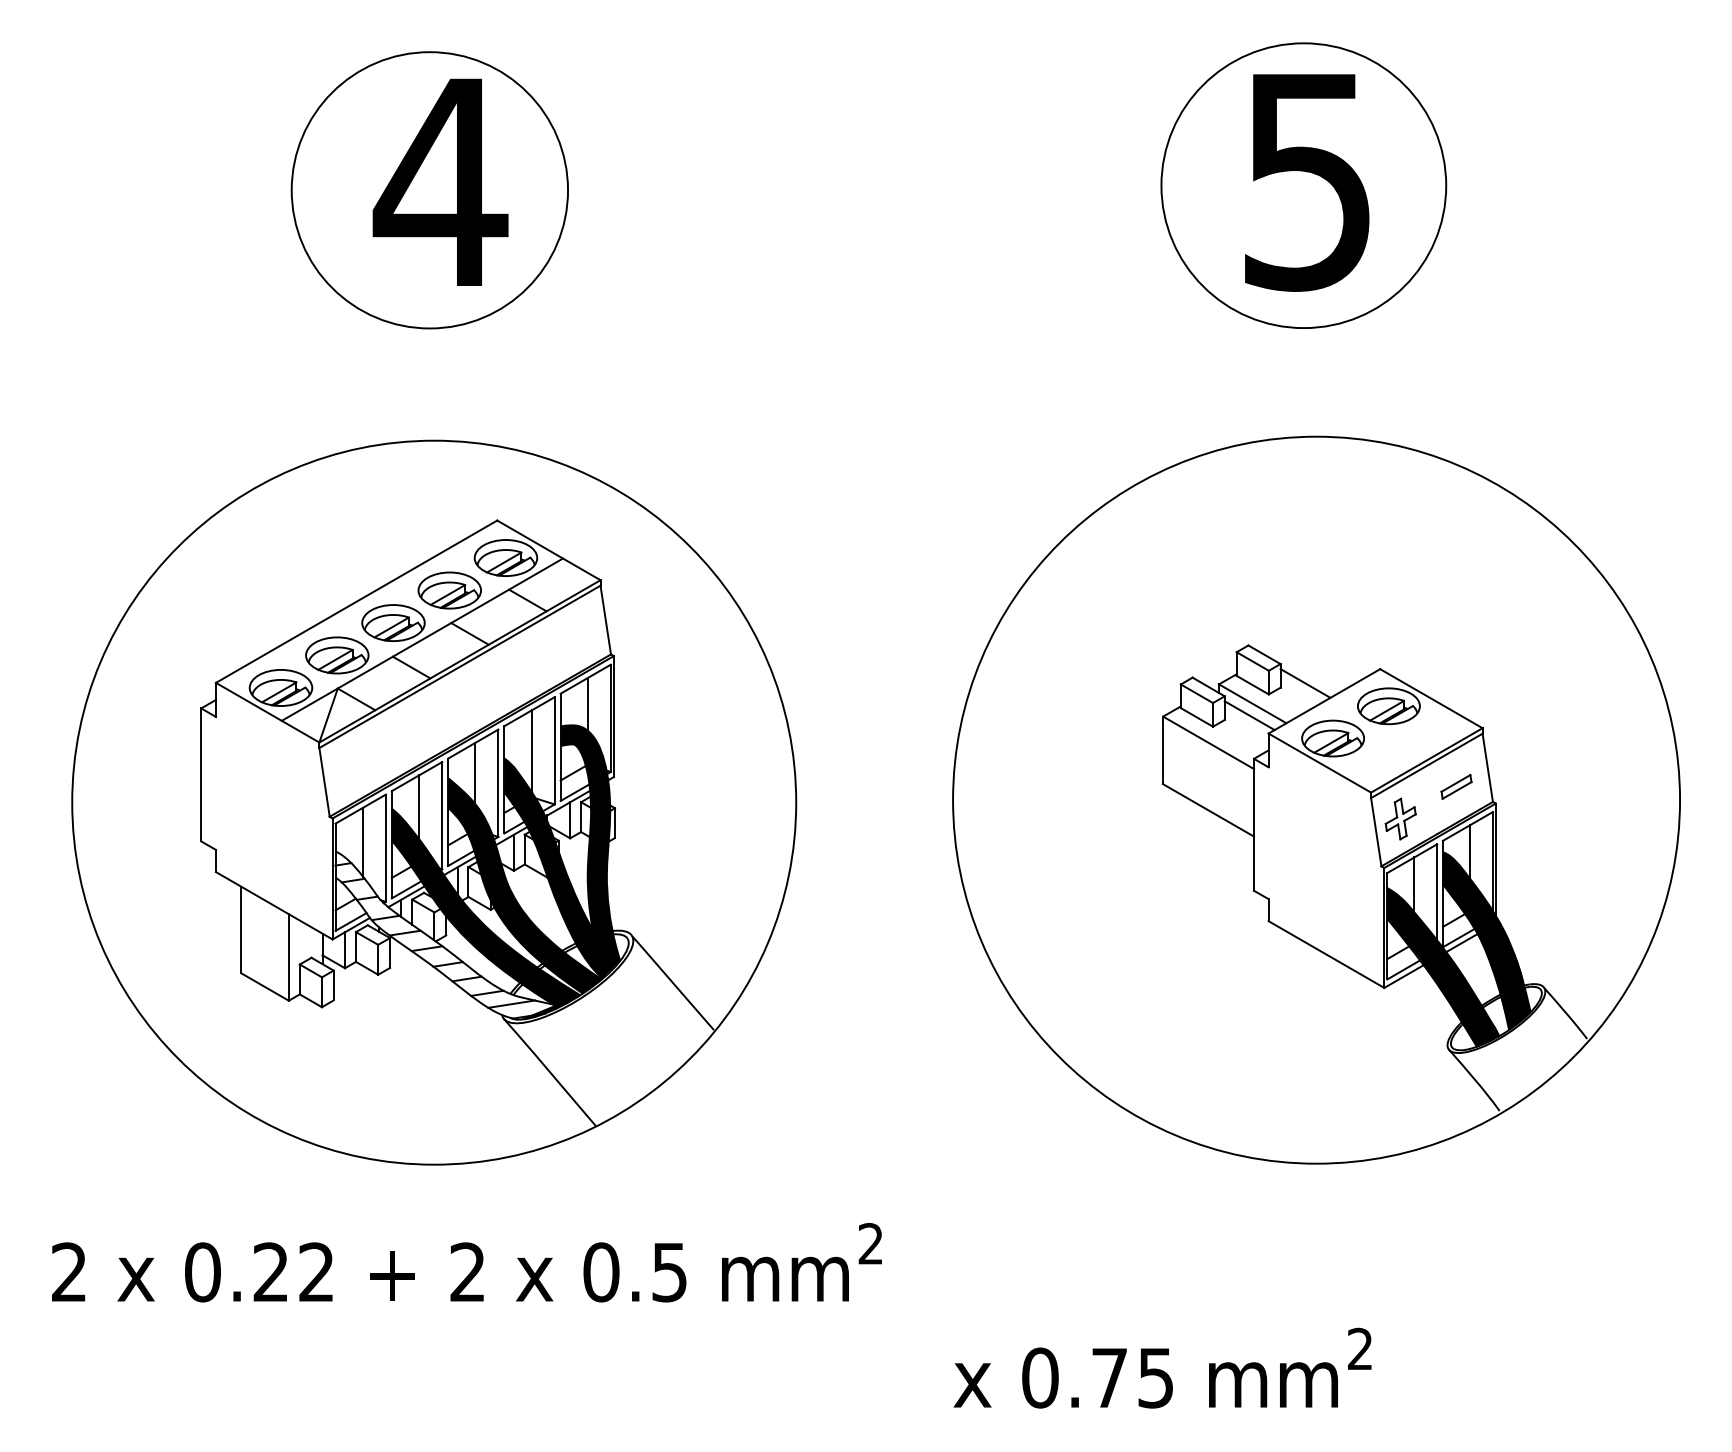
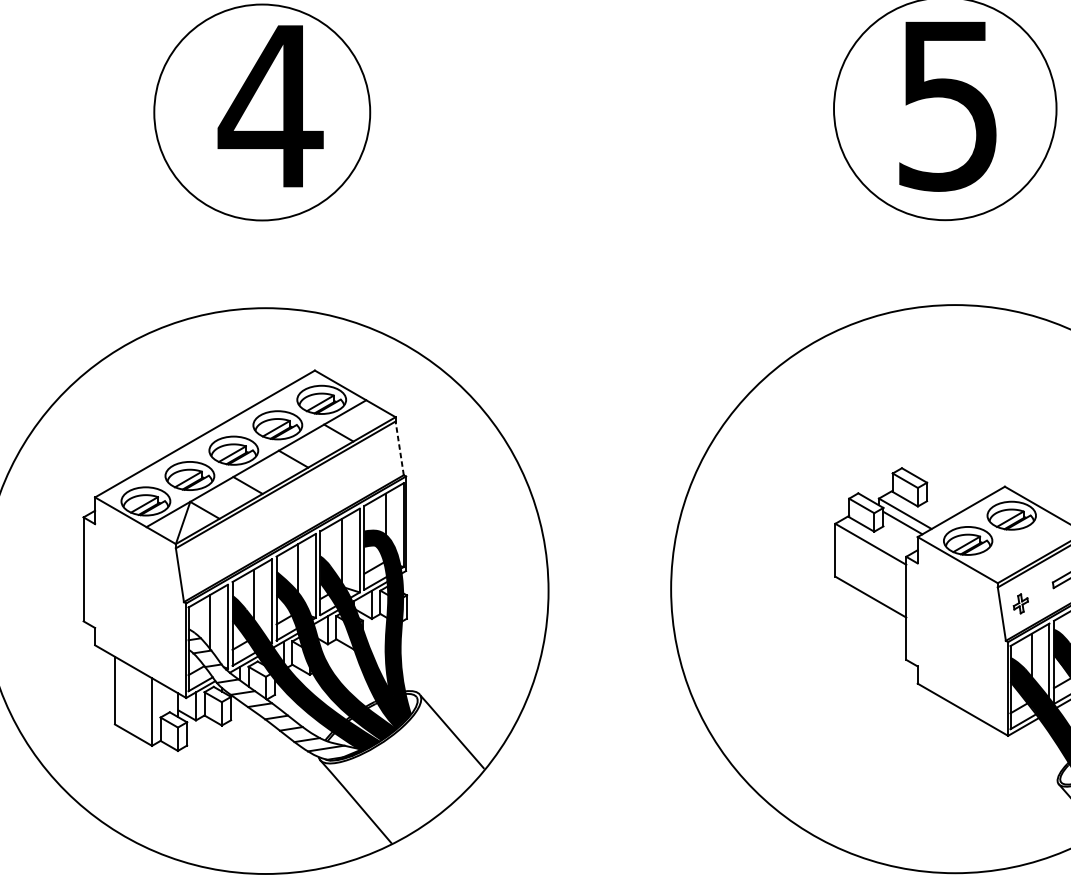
line: (605, 620) -> (399, 448), solid -> dashed
line: (1305, 683) -> (946, 497), removed
part: (1400, 818) -> (1020, 603), size x0.6

